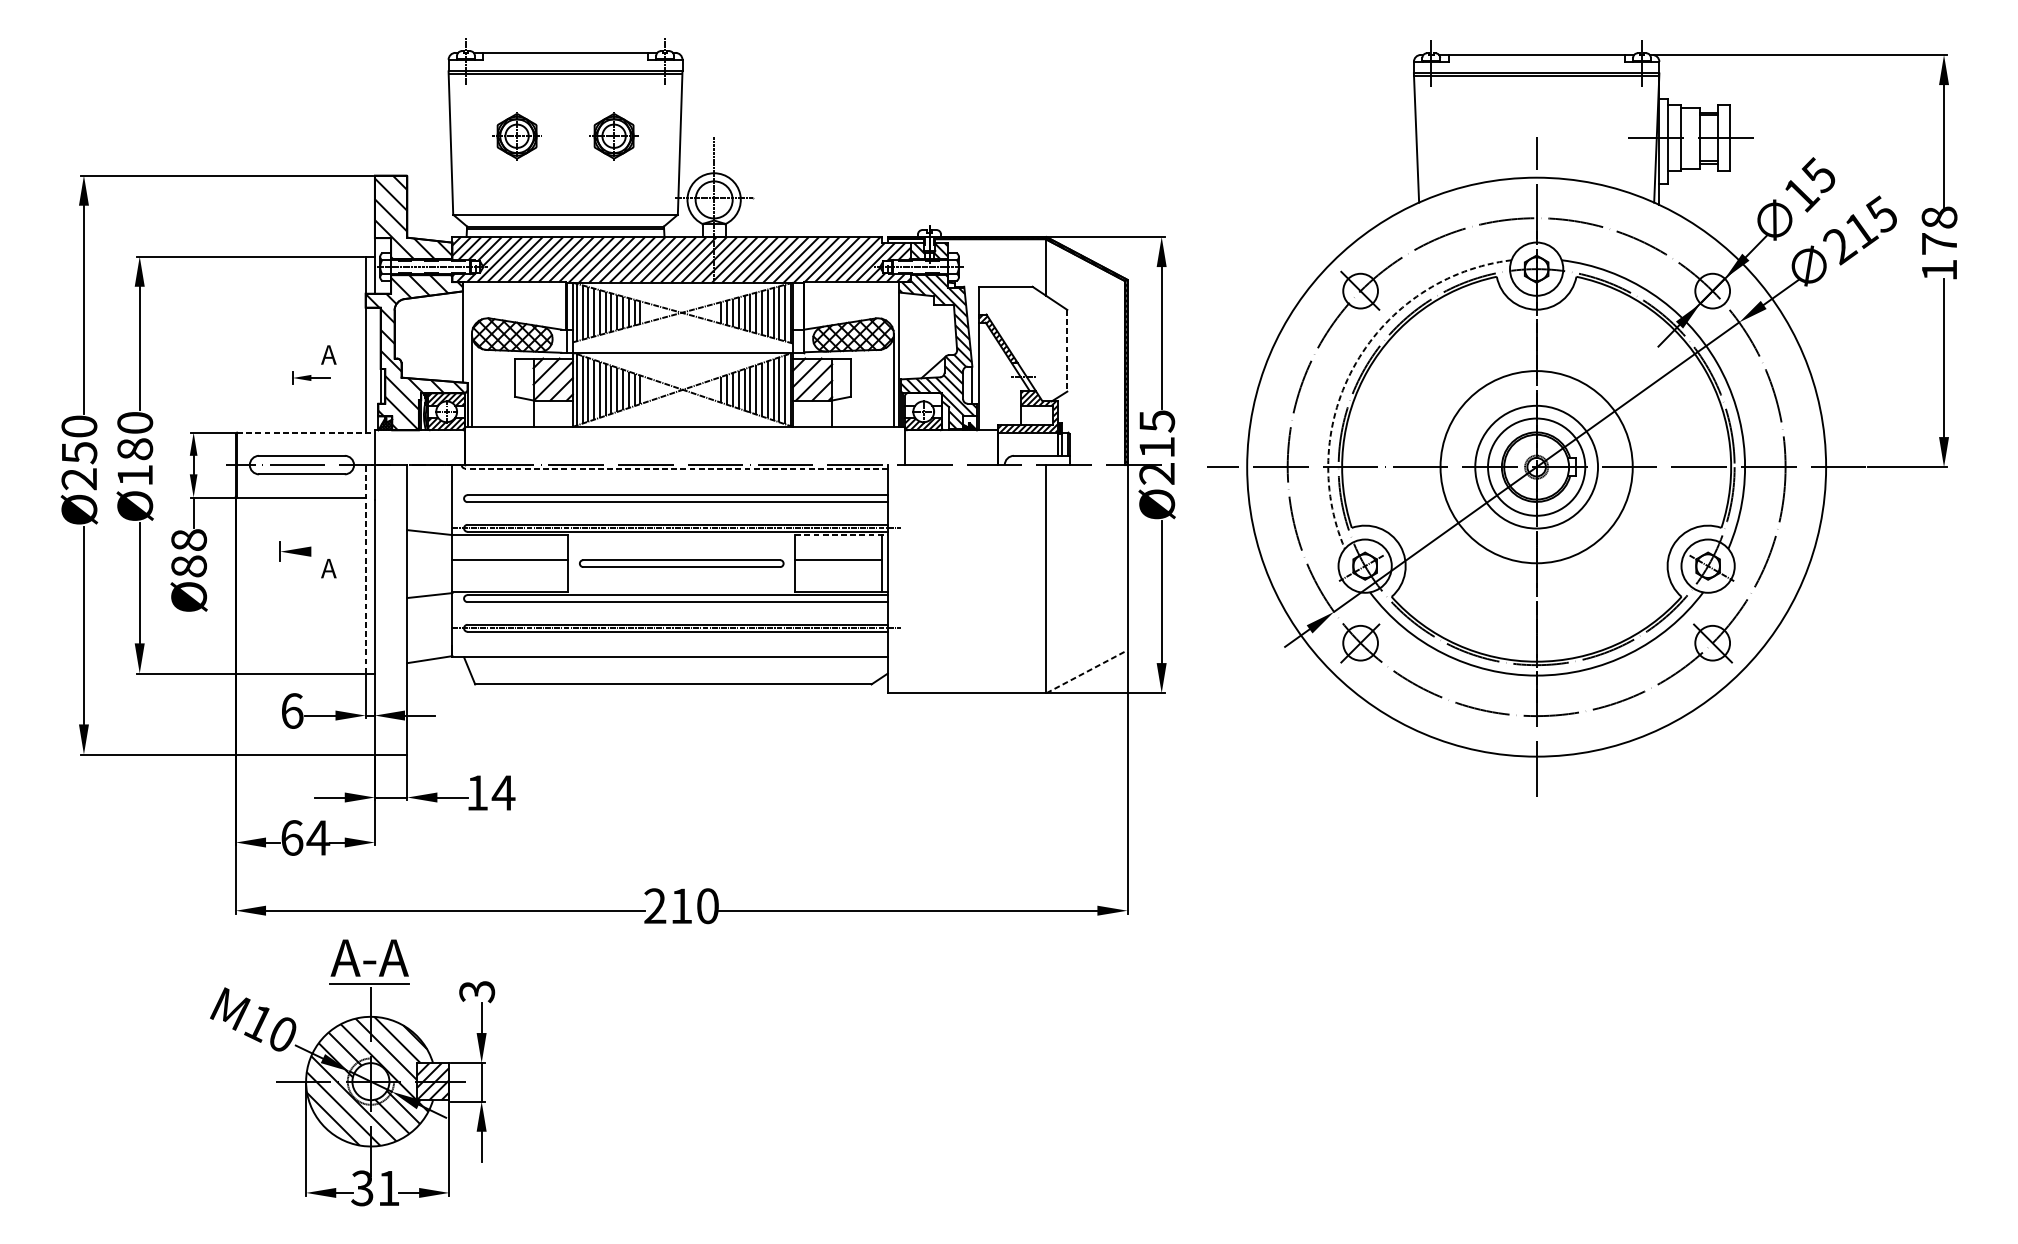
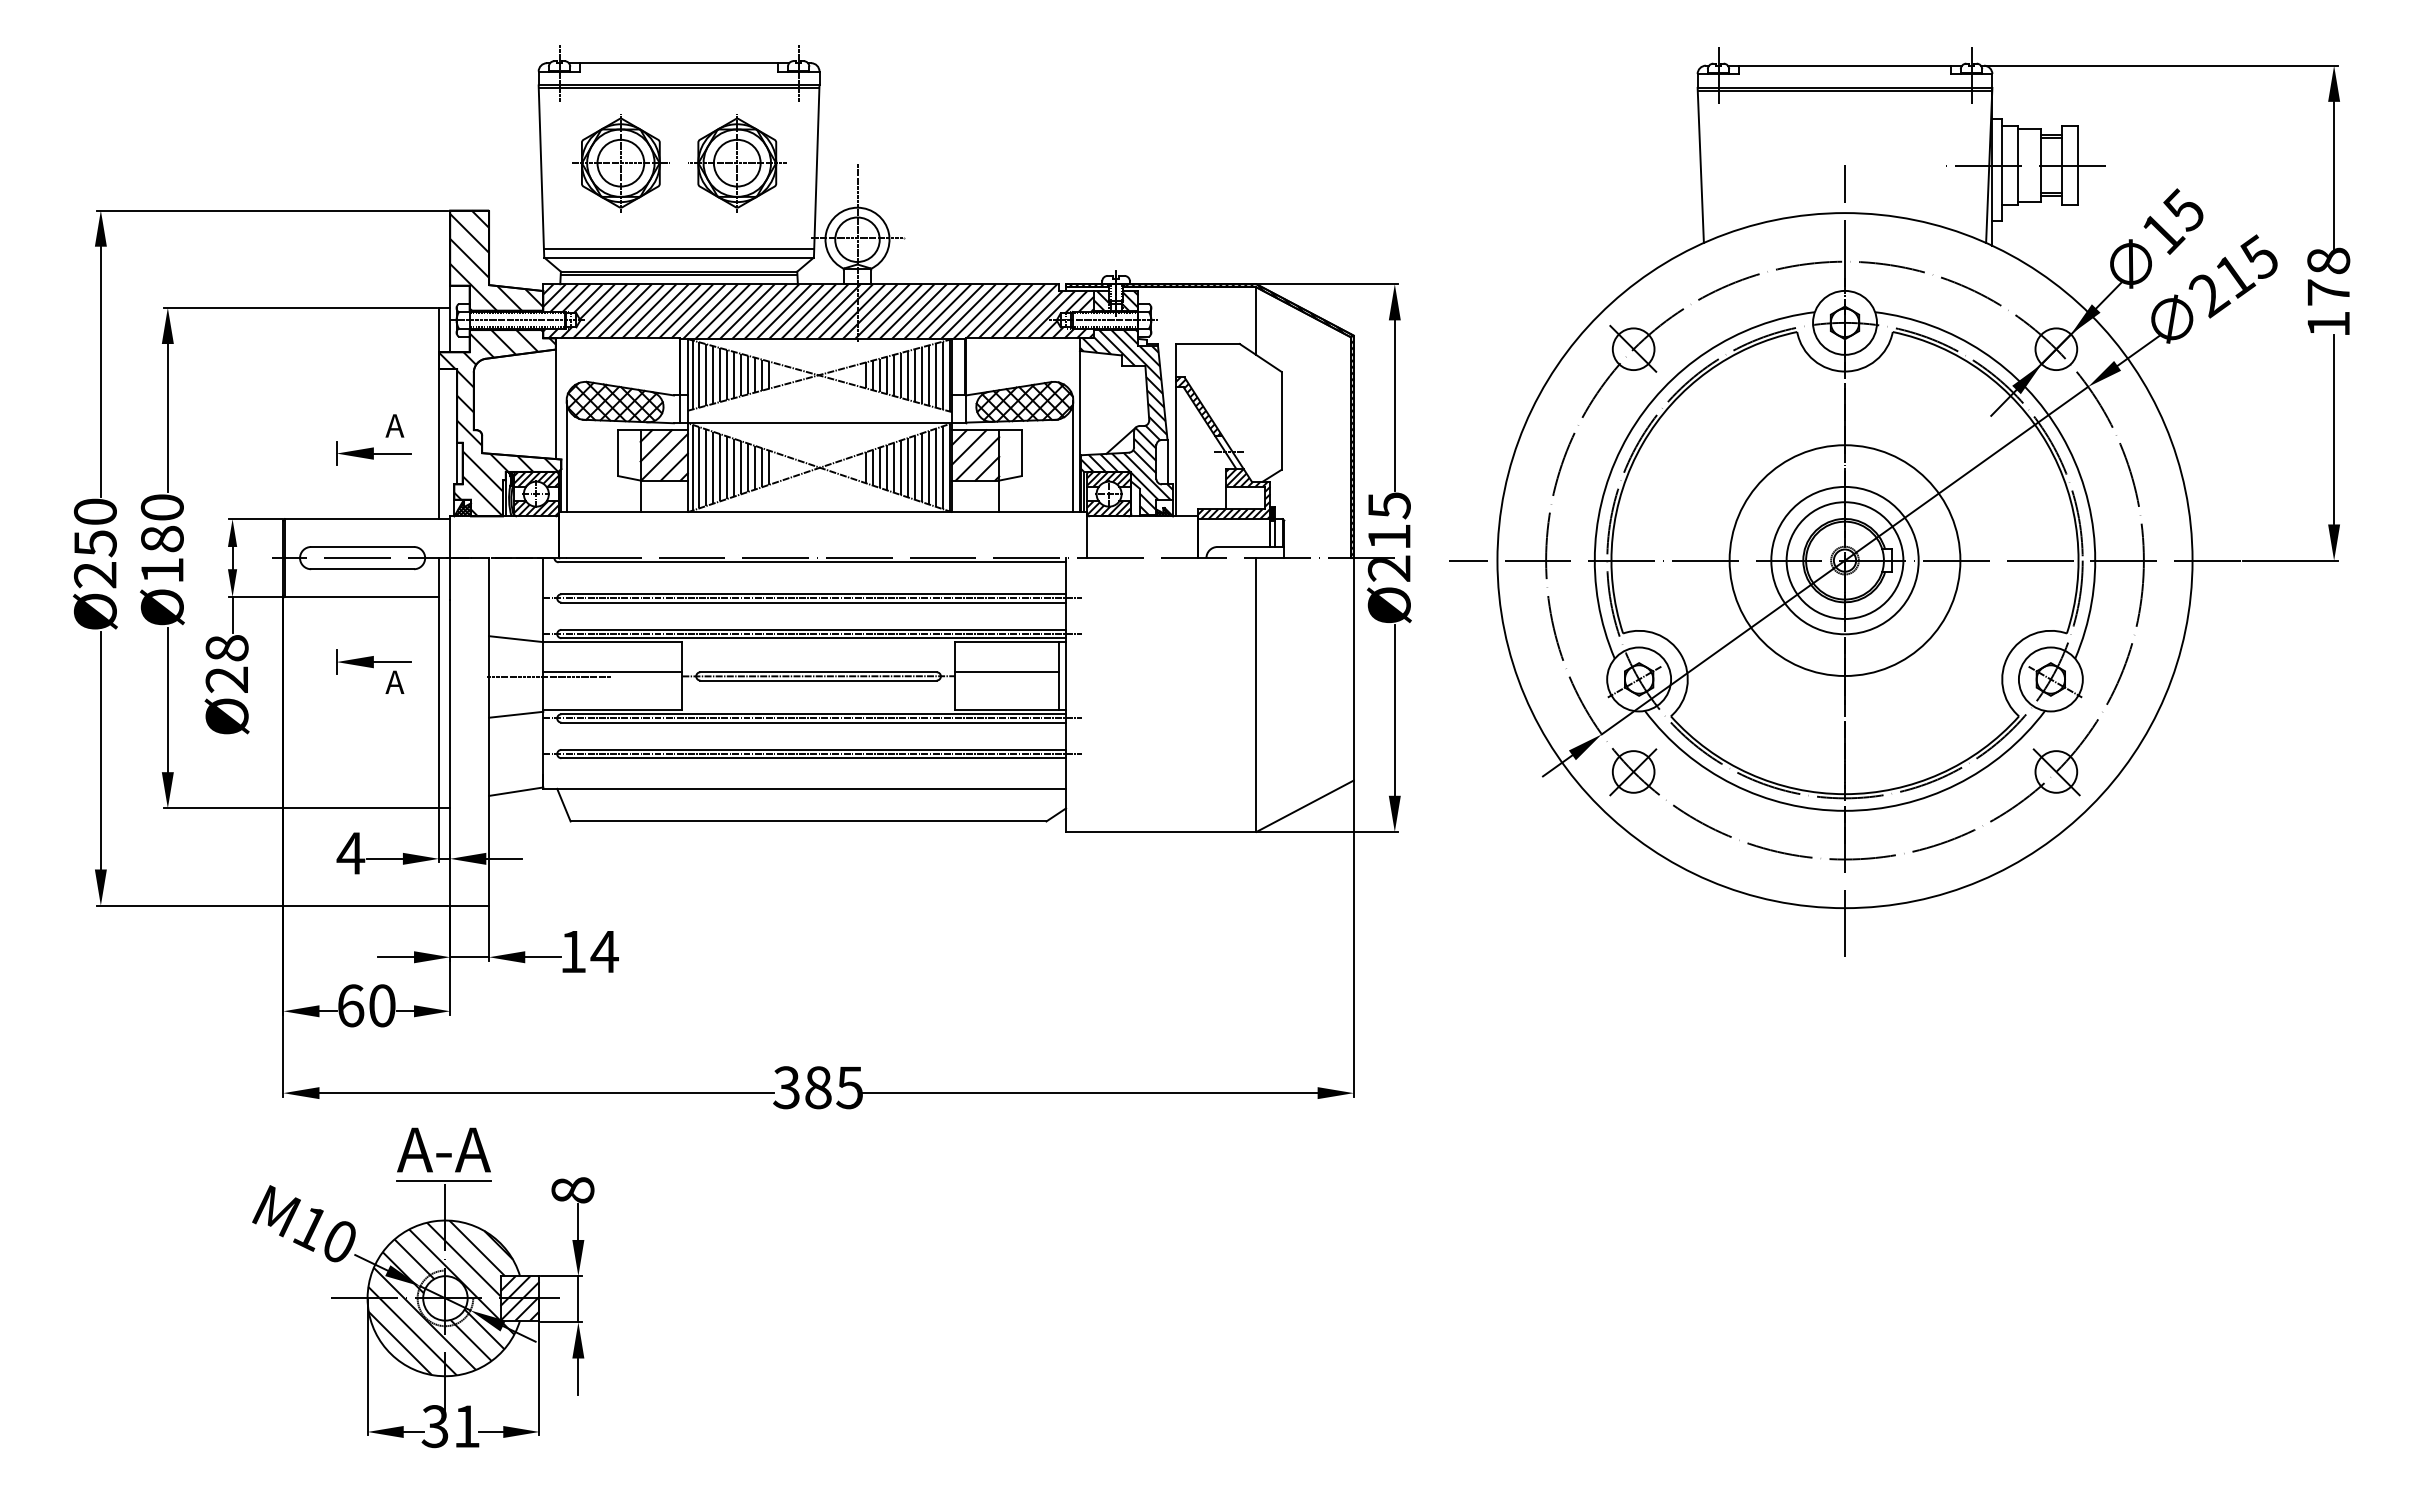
part: (516, 136) -> (620, 163), size x1.67
part: (614, 136) -> (737, 163), size x1.67
line: (565, 207) -> (678, 248), added
line: (1067, 351) -> (1281, 421), dashed -> solid
arc: (1356, 362) -> (1628, 435), dashed -> solid
part: (311, 377) -> (373, 453), size x1.67
hatch: (923, 399) -> (1108, 479), added
line: (306, 432) -> (367, 519), dashed -> solid
line: (676, 468) -> (812, 562), dashed -> solid
line: (676, 498) -> (812, 598), added
line: (841, 535) -> (1010, 642), dashed -> solid
line: (326, 552) -> (392, 662), added
line: (456, 563) -> (548, 676), added
line: (681, 563) -> (818, 676), added
text: (188, 566) -> (226, 679), Ø88 -> Ø28
line: (366, 568) -> (439, 682), dashed -> solid
line: (676, 598) -> (812, 718), added
line: (1087, 671) -> (1305, 806), dashed -> solid
text: (291, 710) -> (350, 852), 6 -> 4
text: (317, 837) -> (381, 1005), 64 -> 60
text: (681, 906) -> (818, 1087), 210 -> 385
text: (476, 991) -> (572, 1190), 3 -> 8

